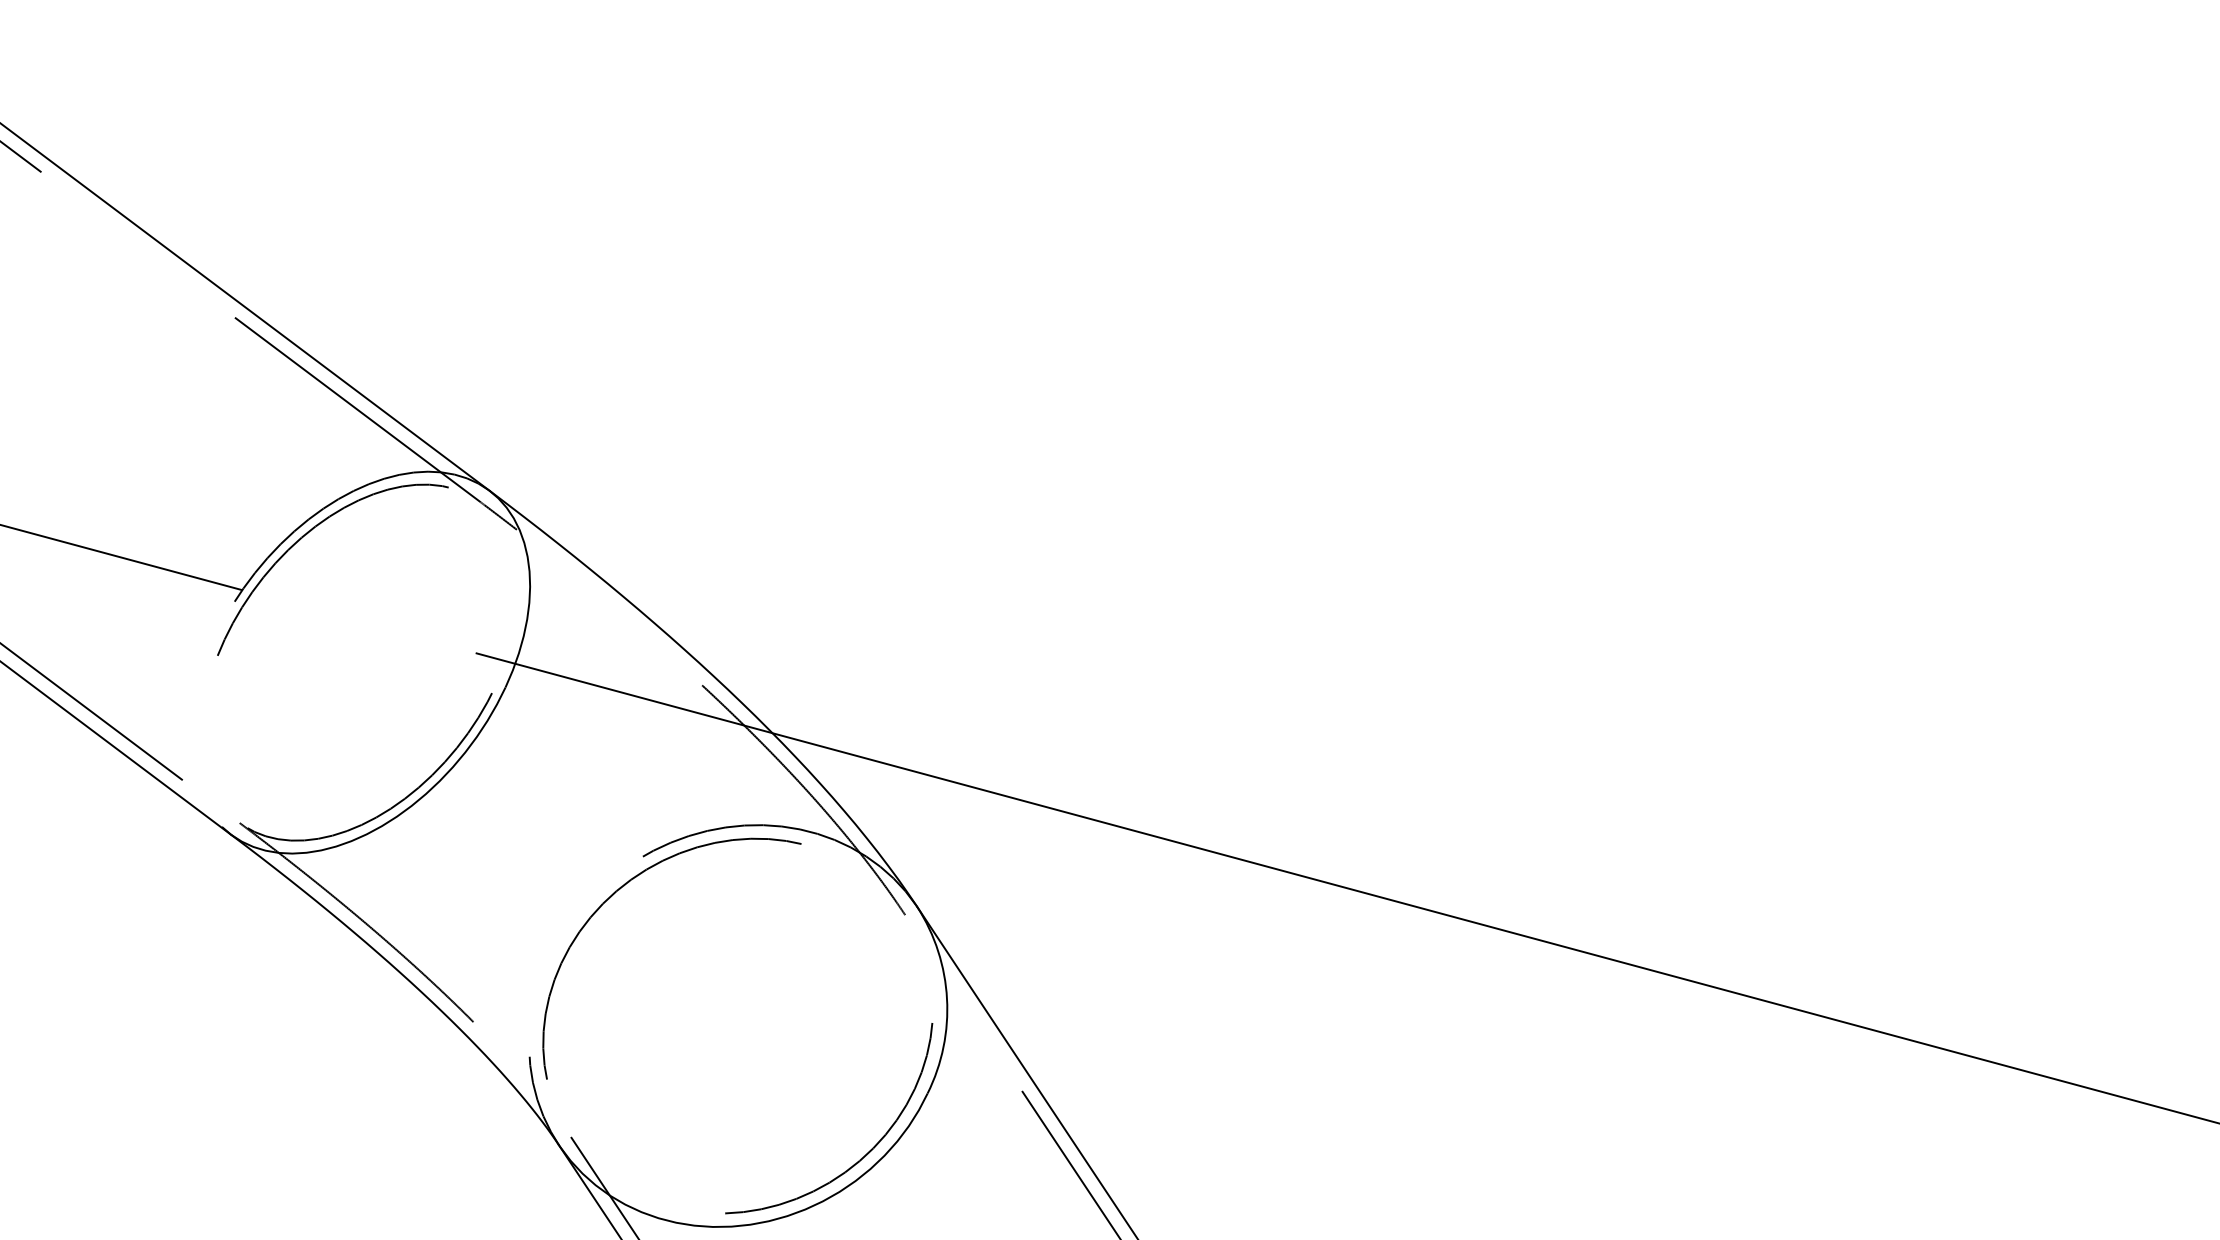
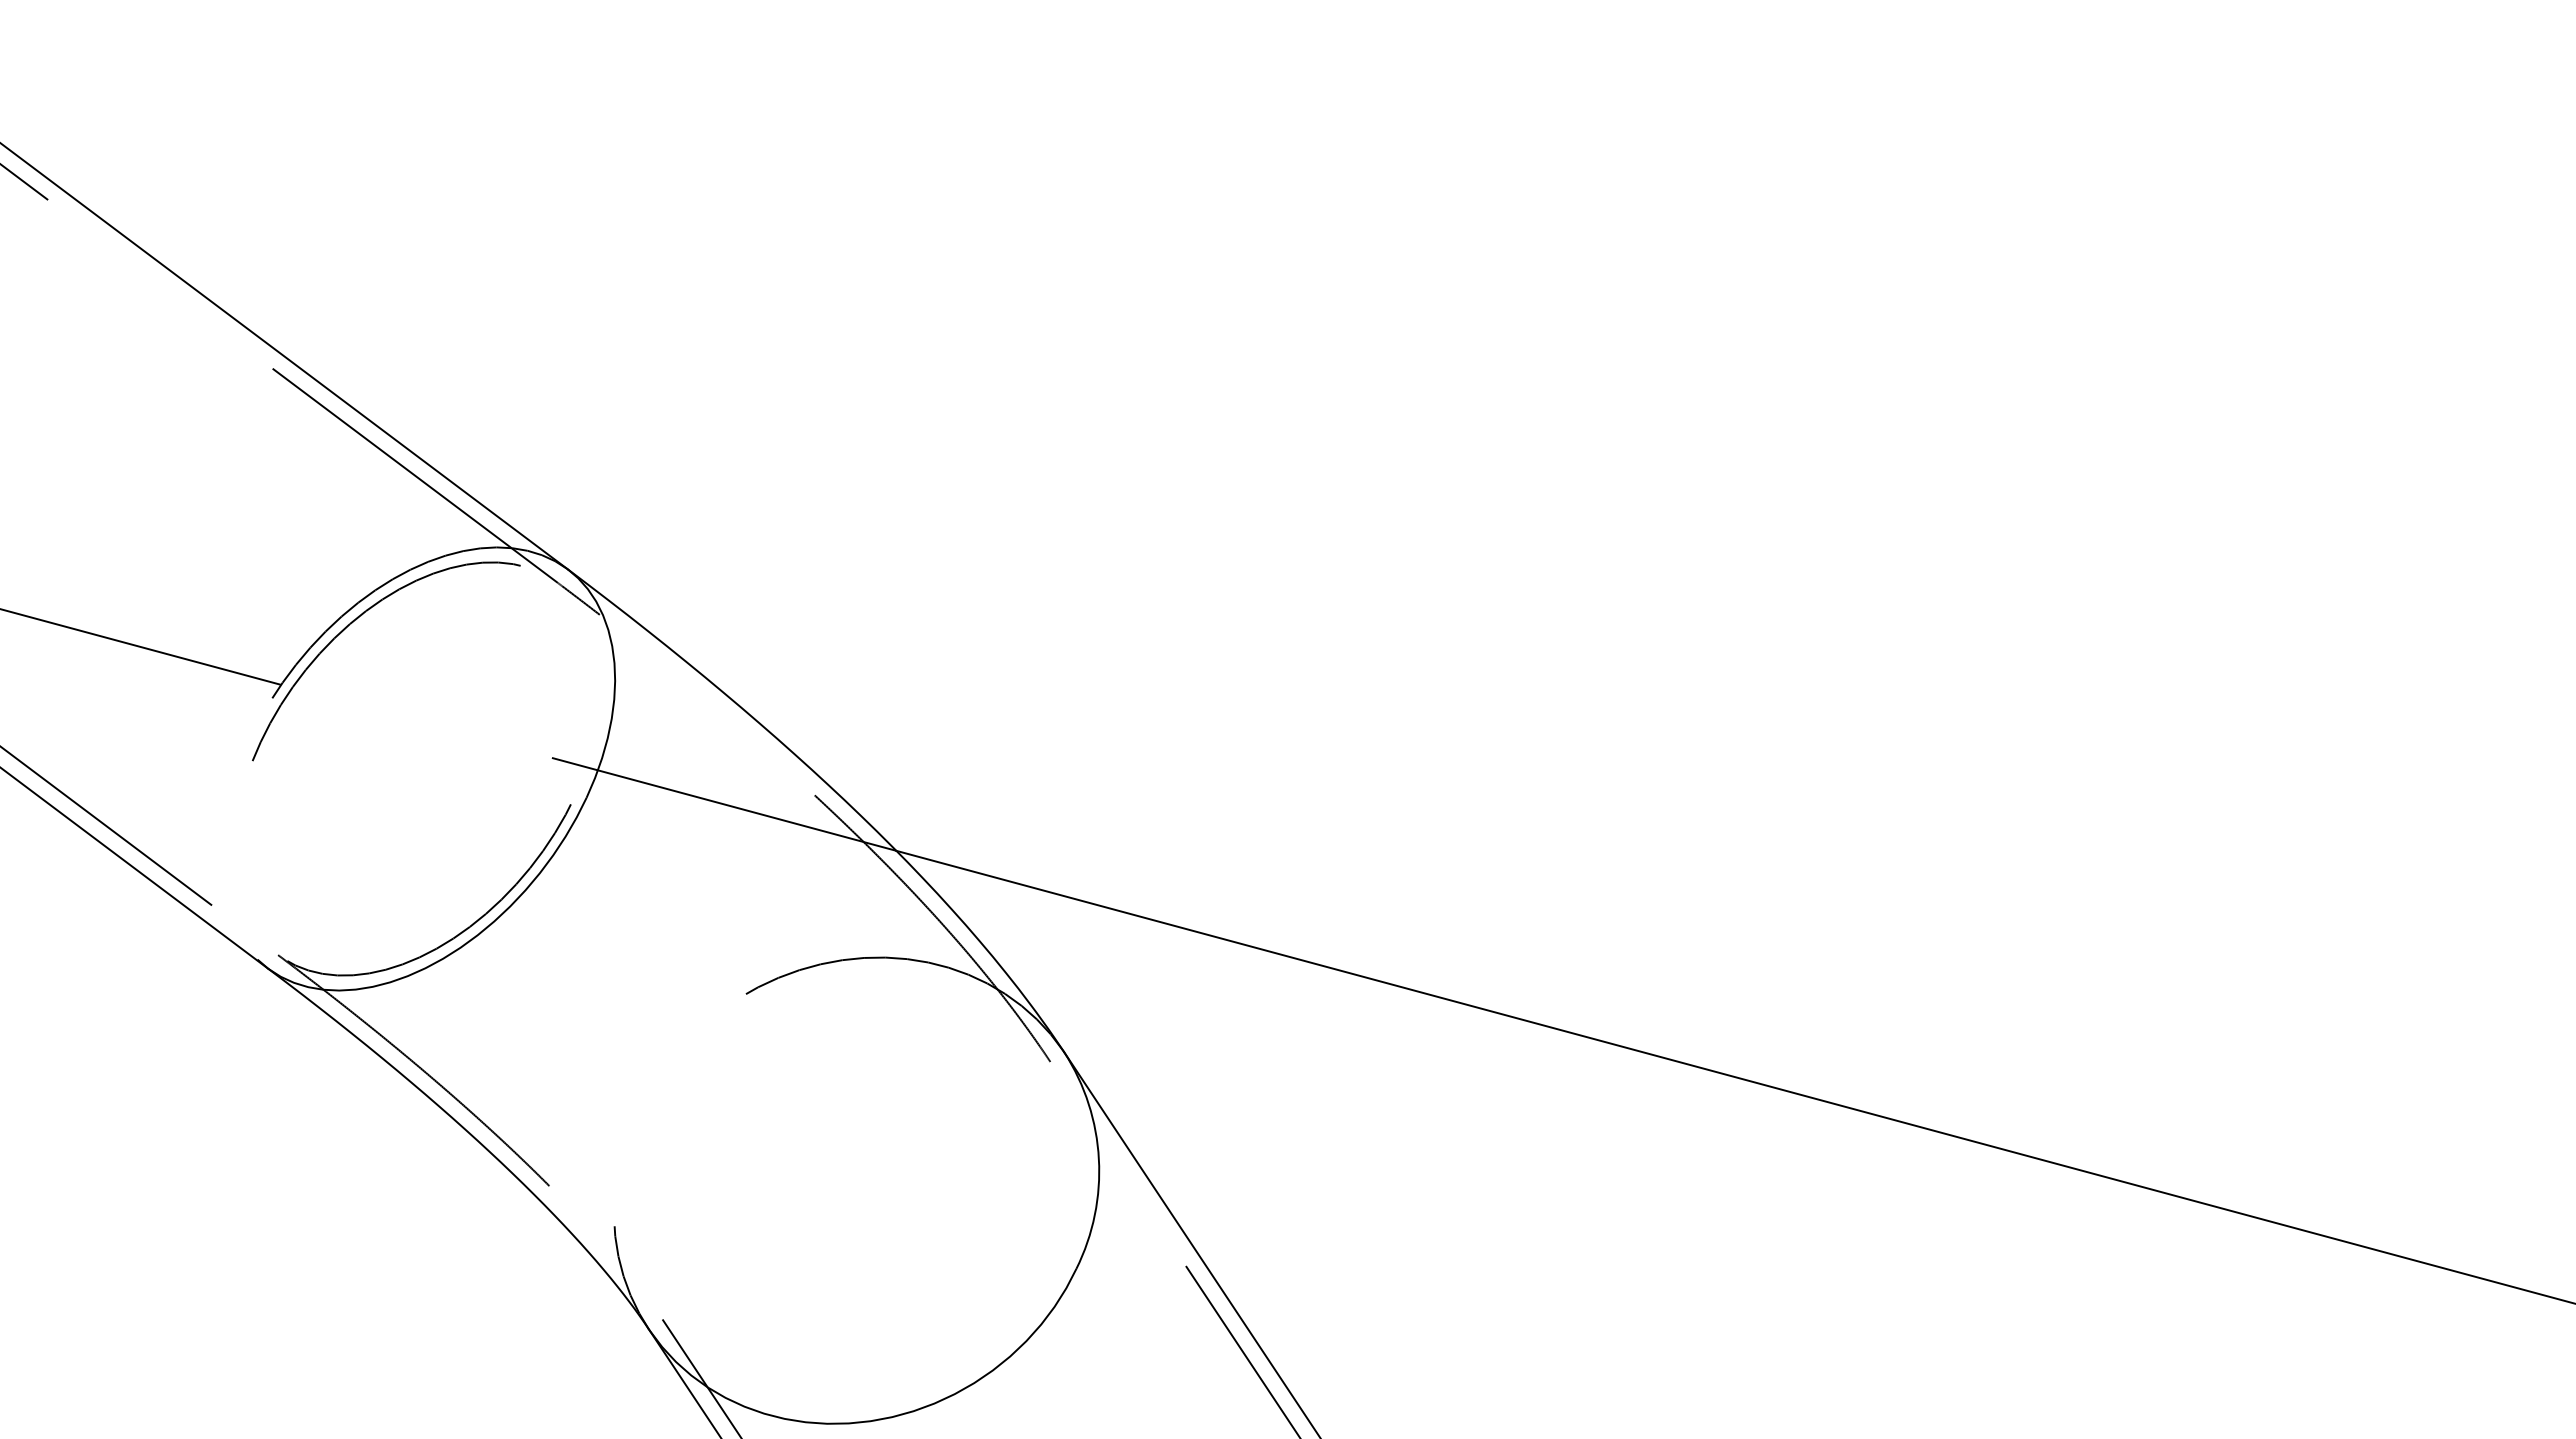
part: (627, 883) -> (728, 1025), removed

